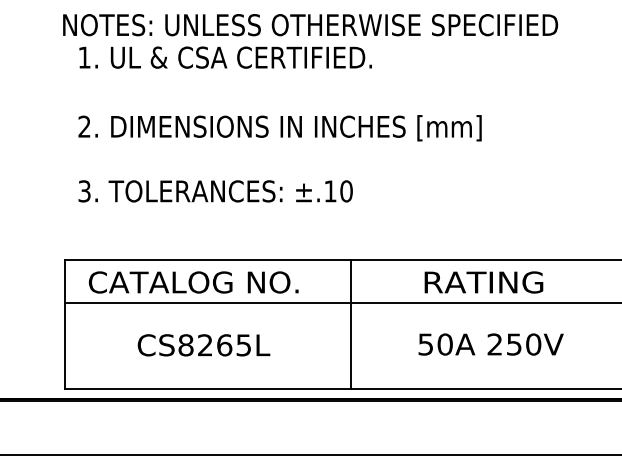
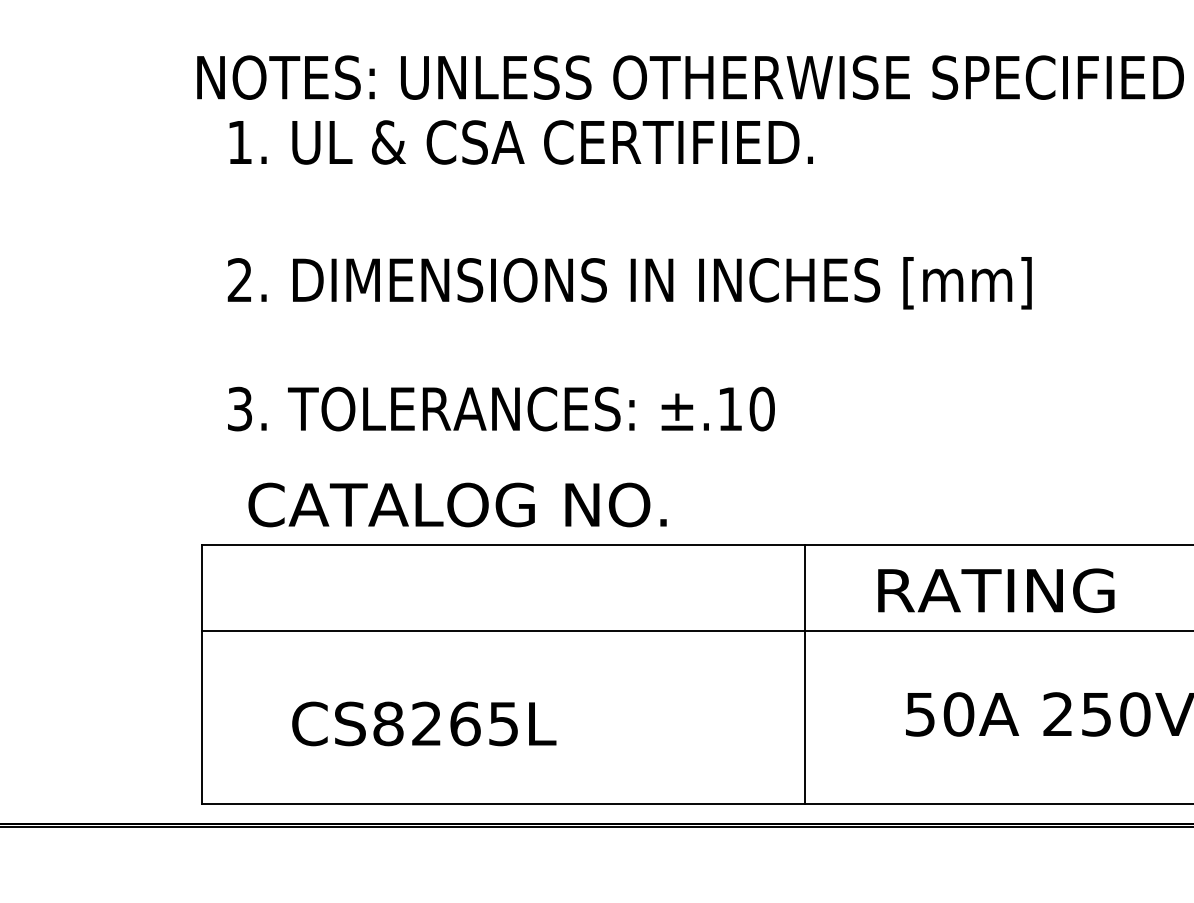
text: (193, 282) -> (457, 505), moved
text: (483, 282) -> (995, 590), moved
line: (350, 324) -> (803, 674), moved
text: (203, 345) -> (423, 724), moved

